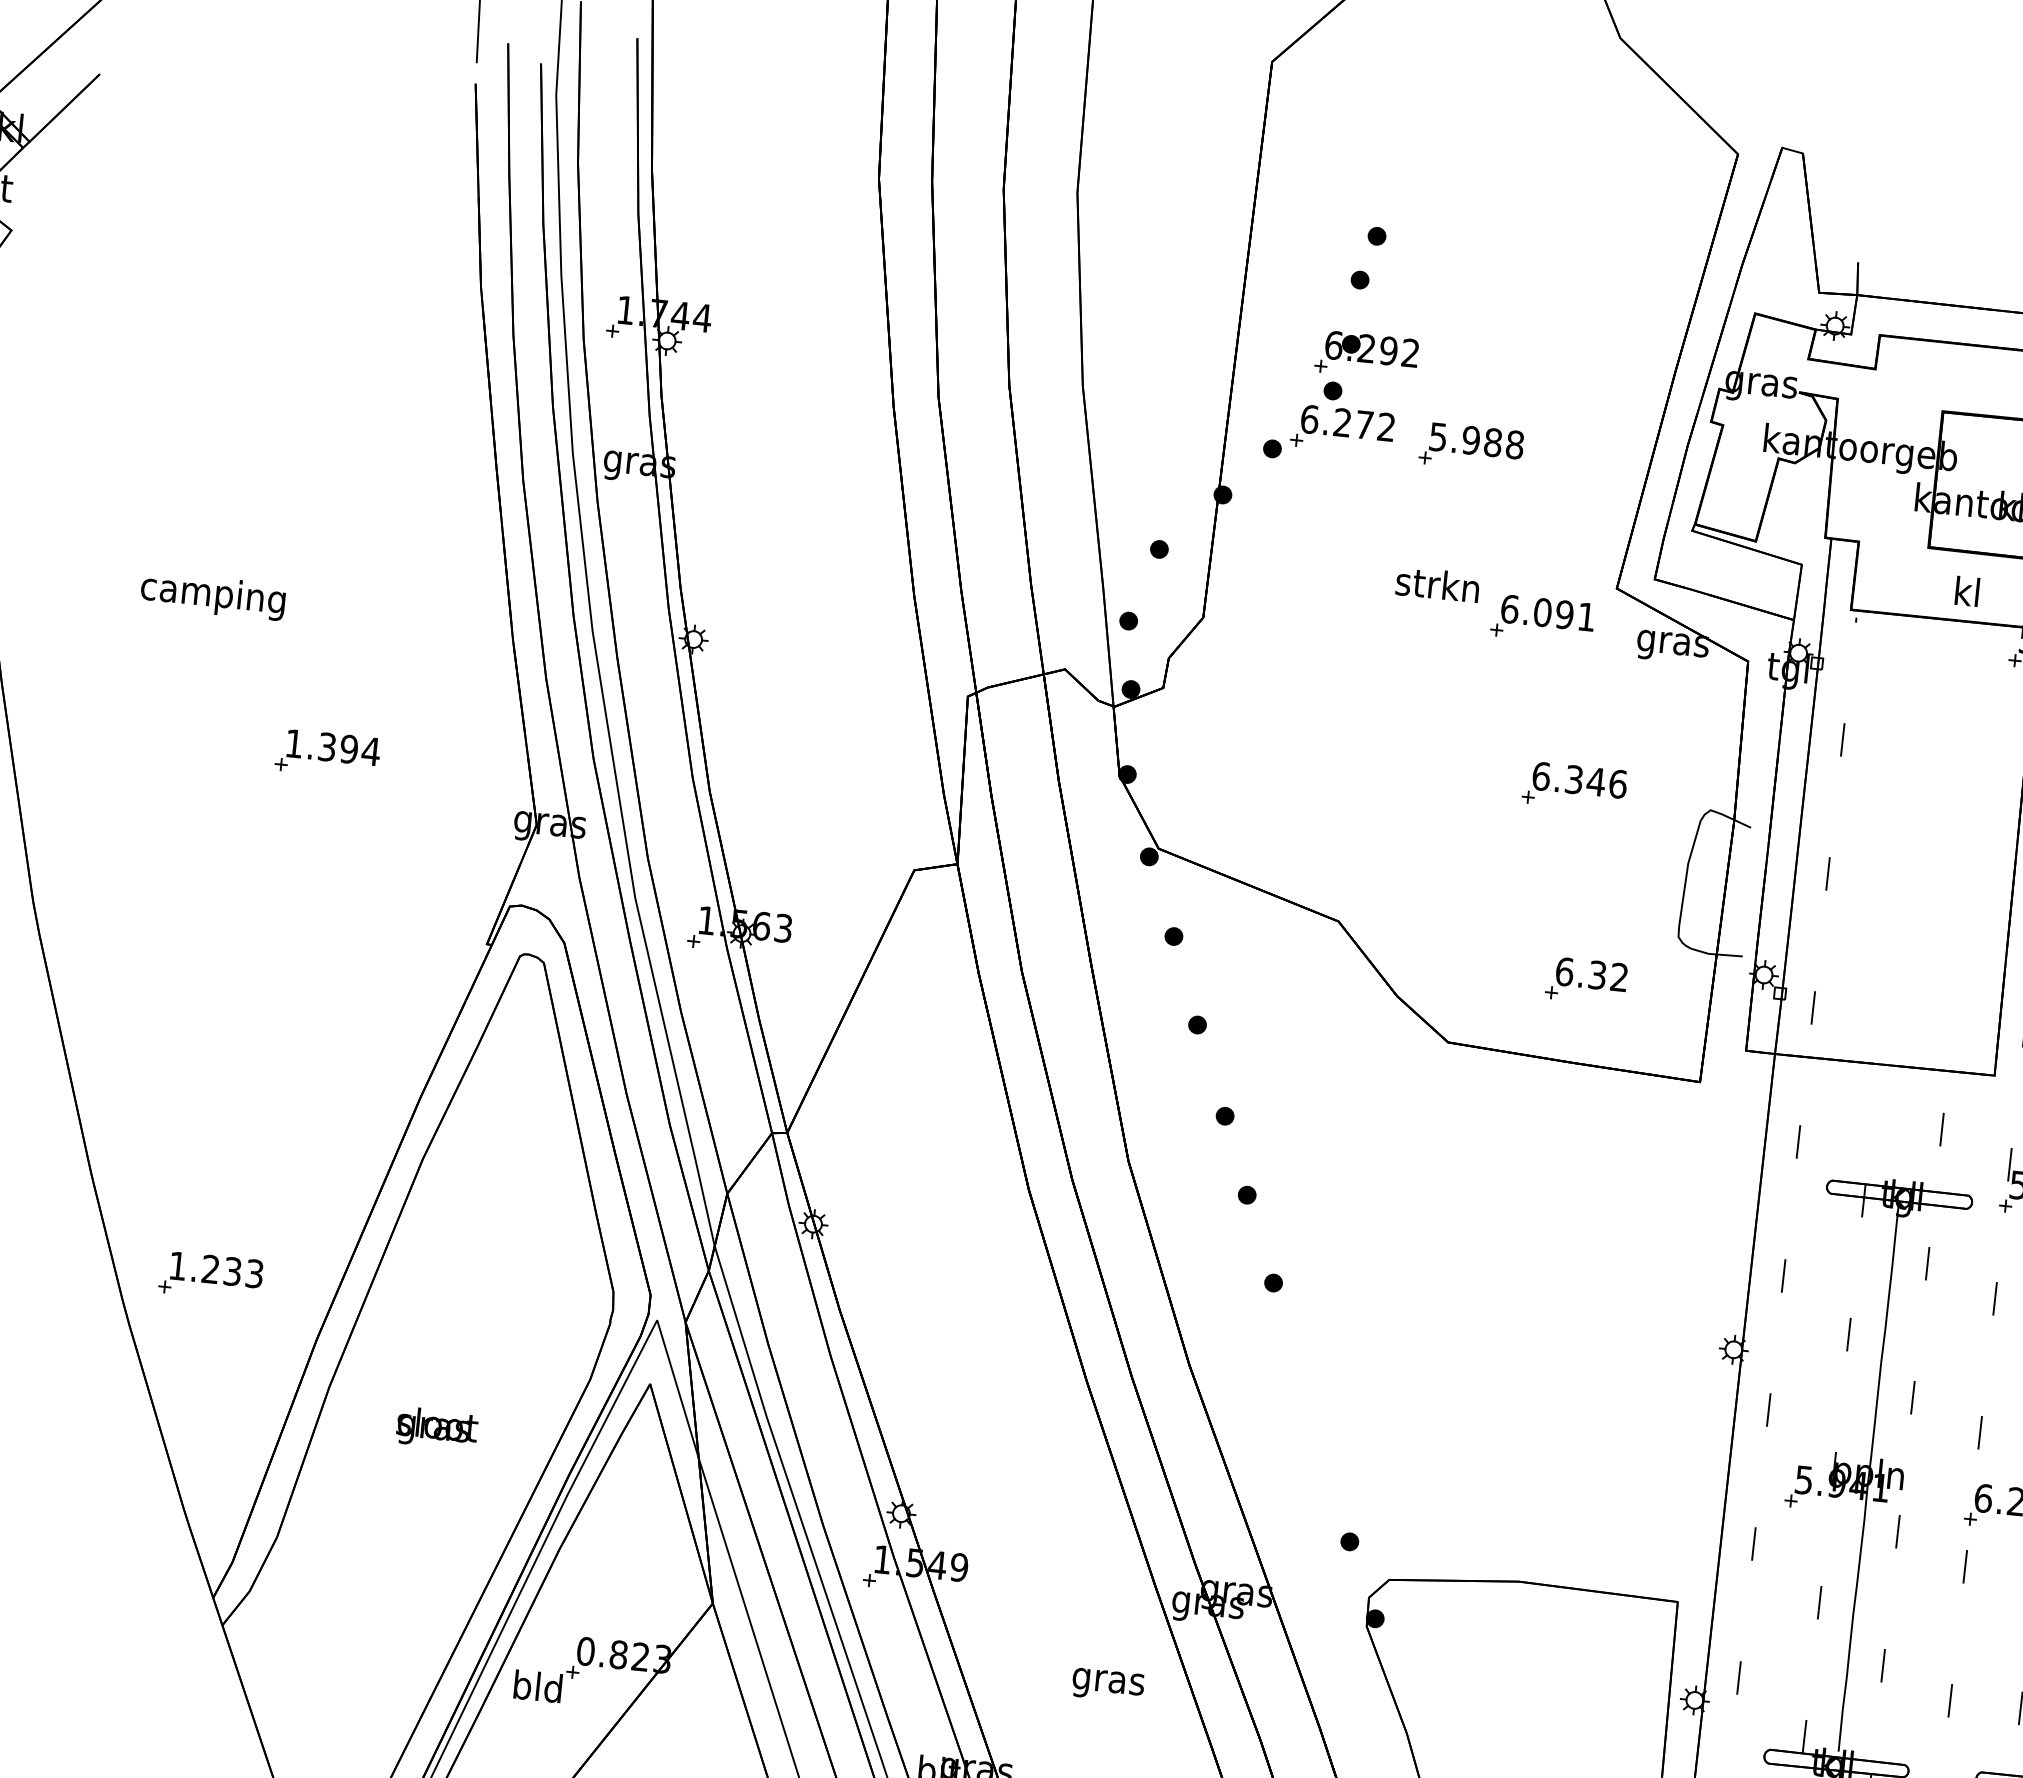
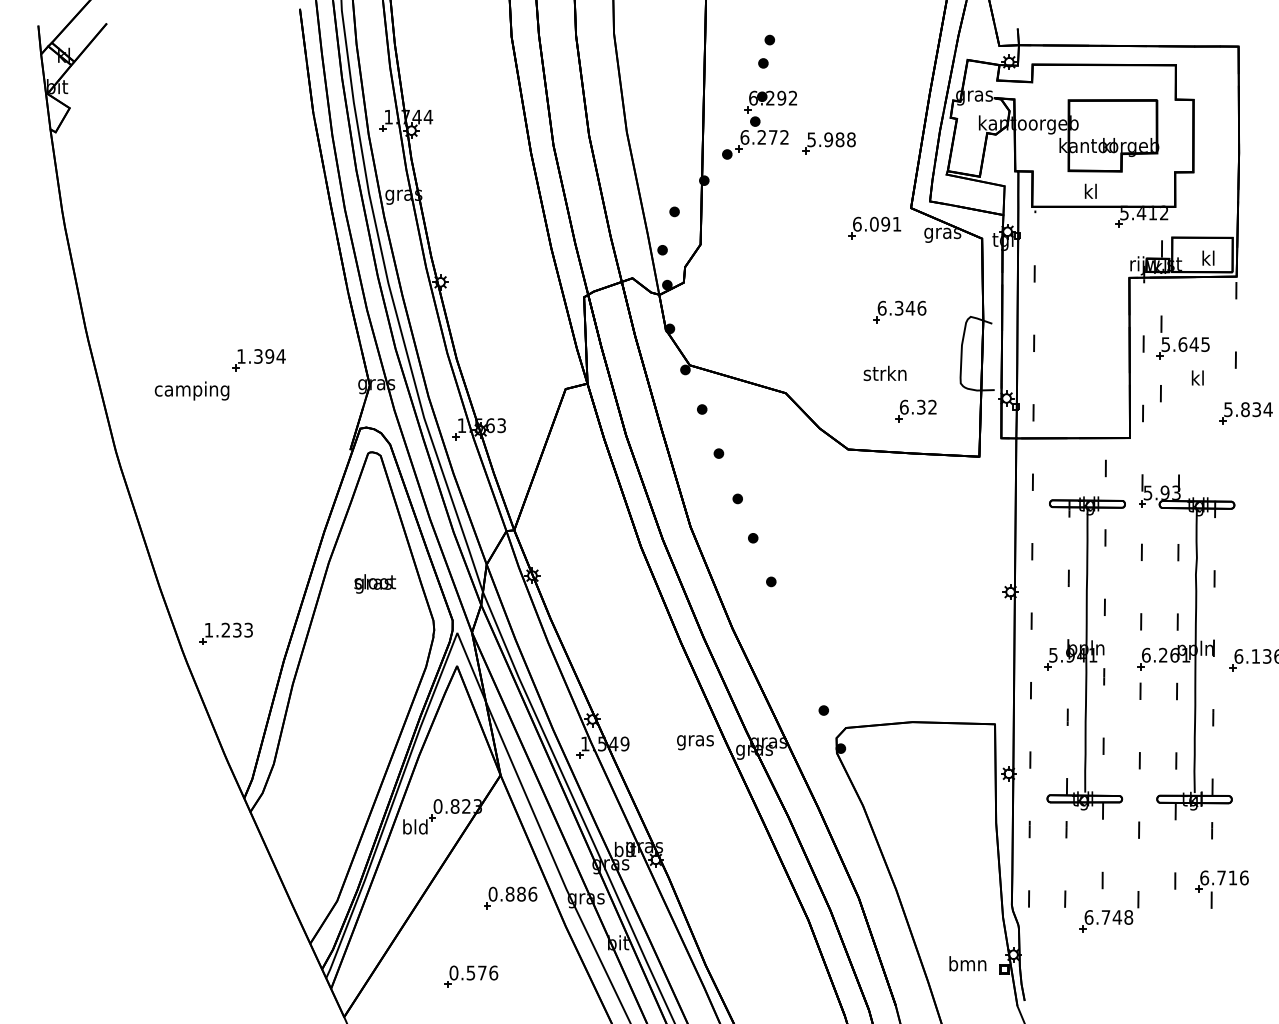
text: (1436, 582) -> (884, 372), moved
text: (212, 594) -> (191, 390), moved
text: (437, 1427) -> (375, 583), moved
text: (1108, 1685) -> (695, 742), moved

